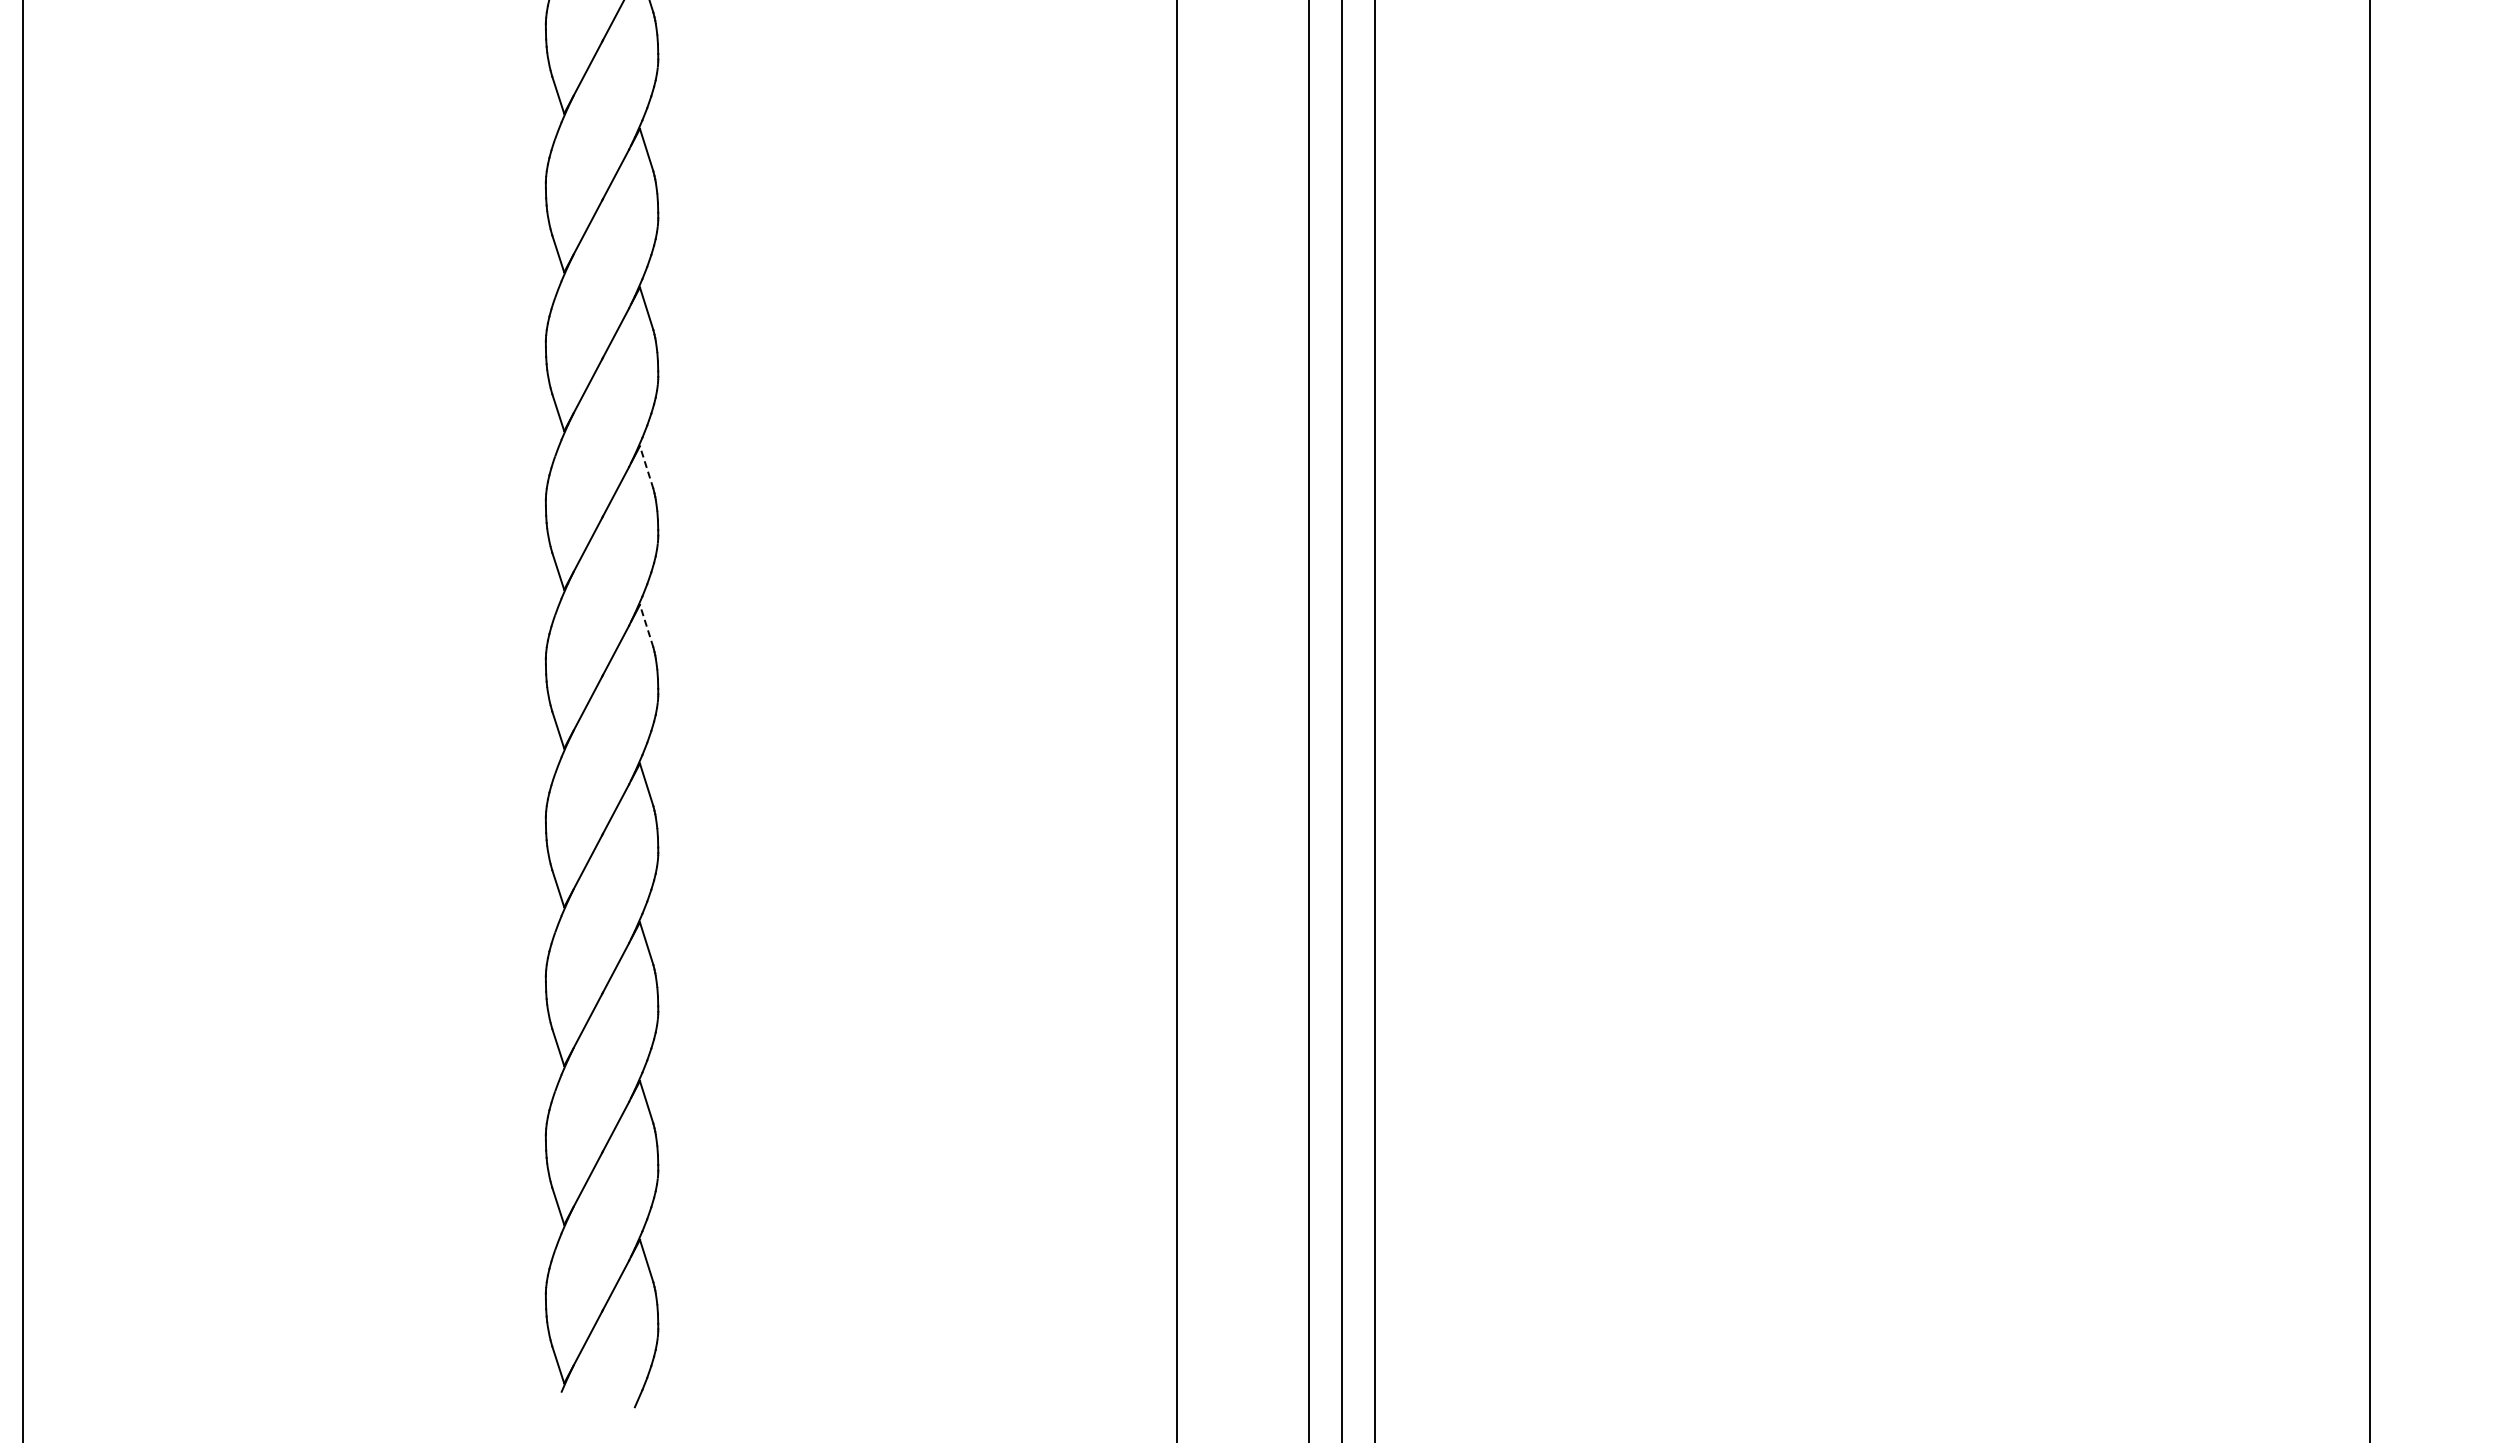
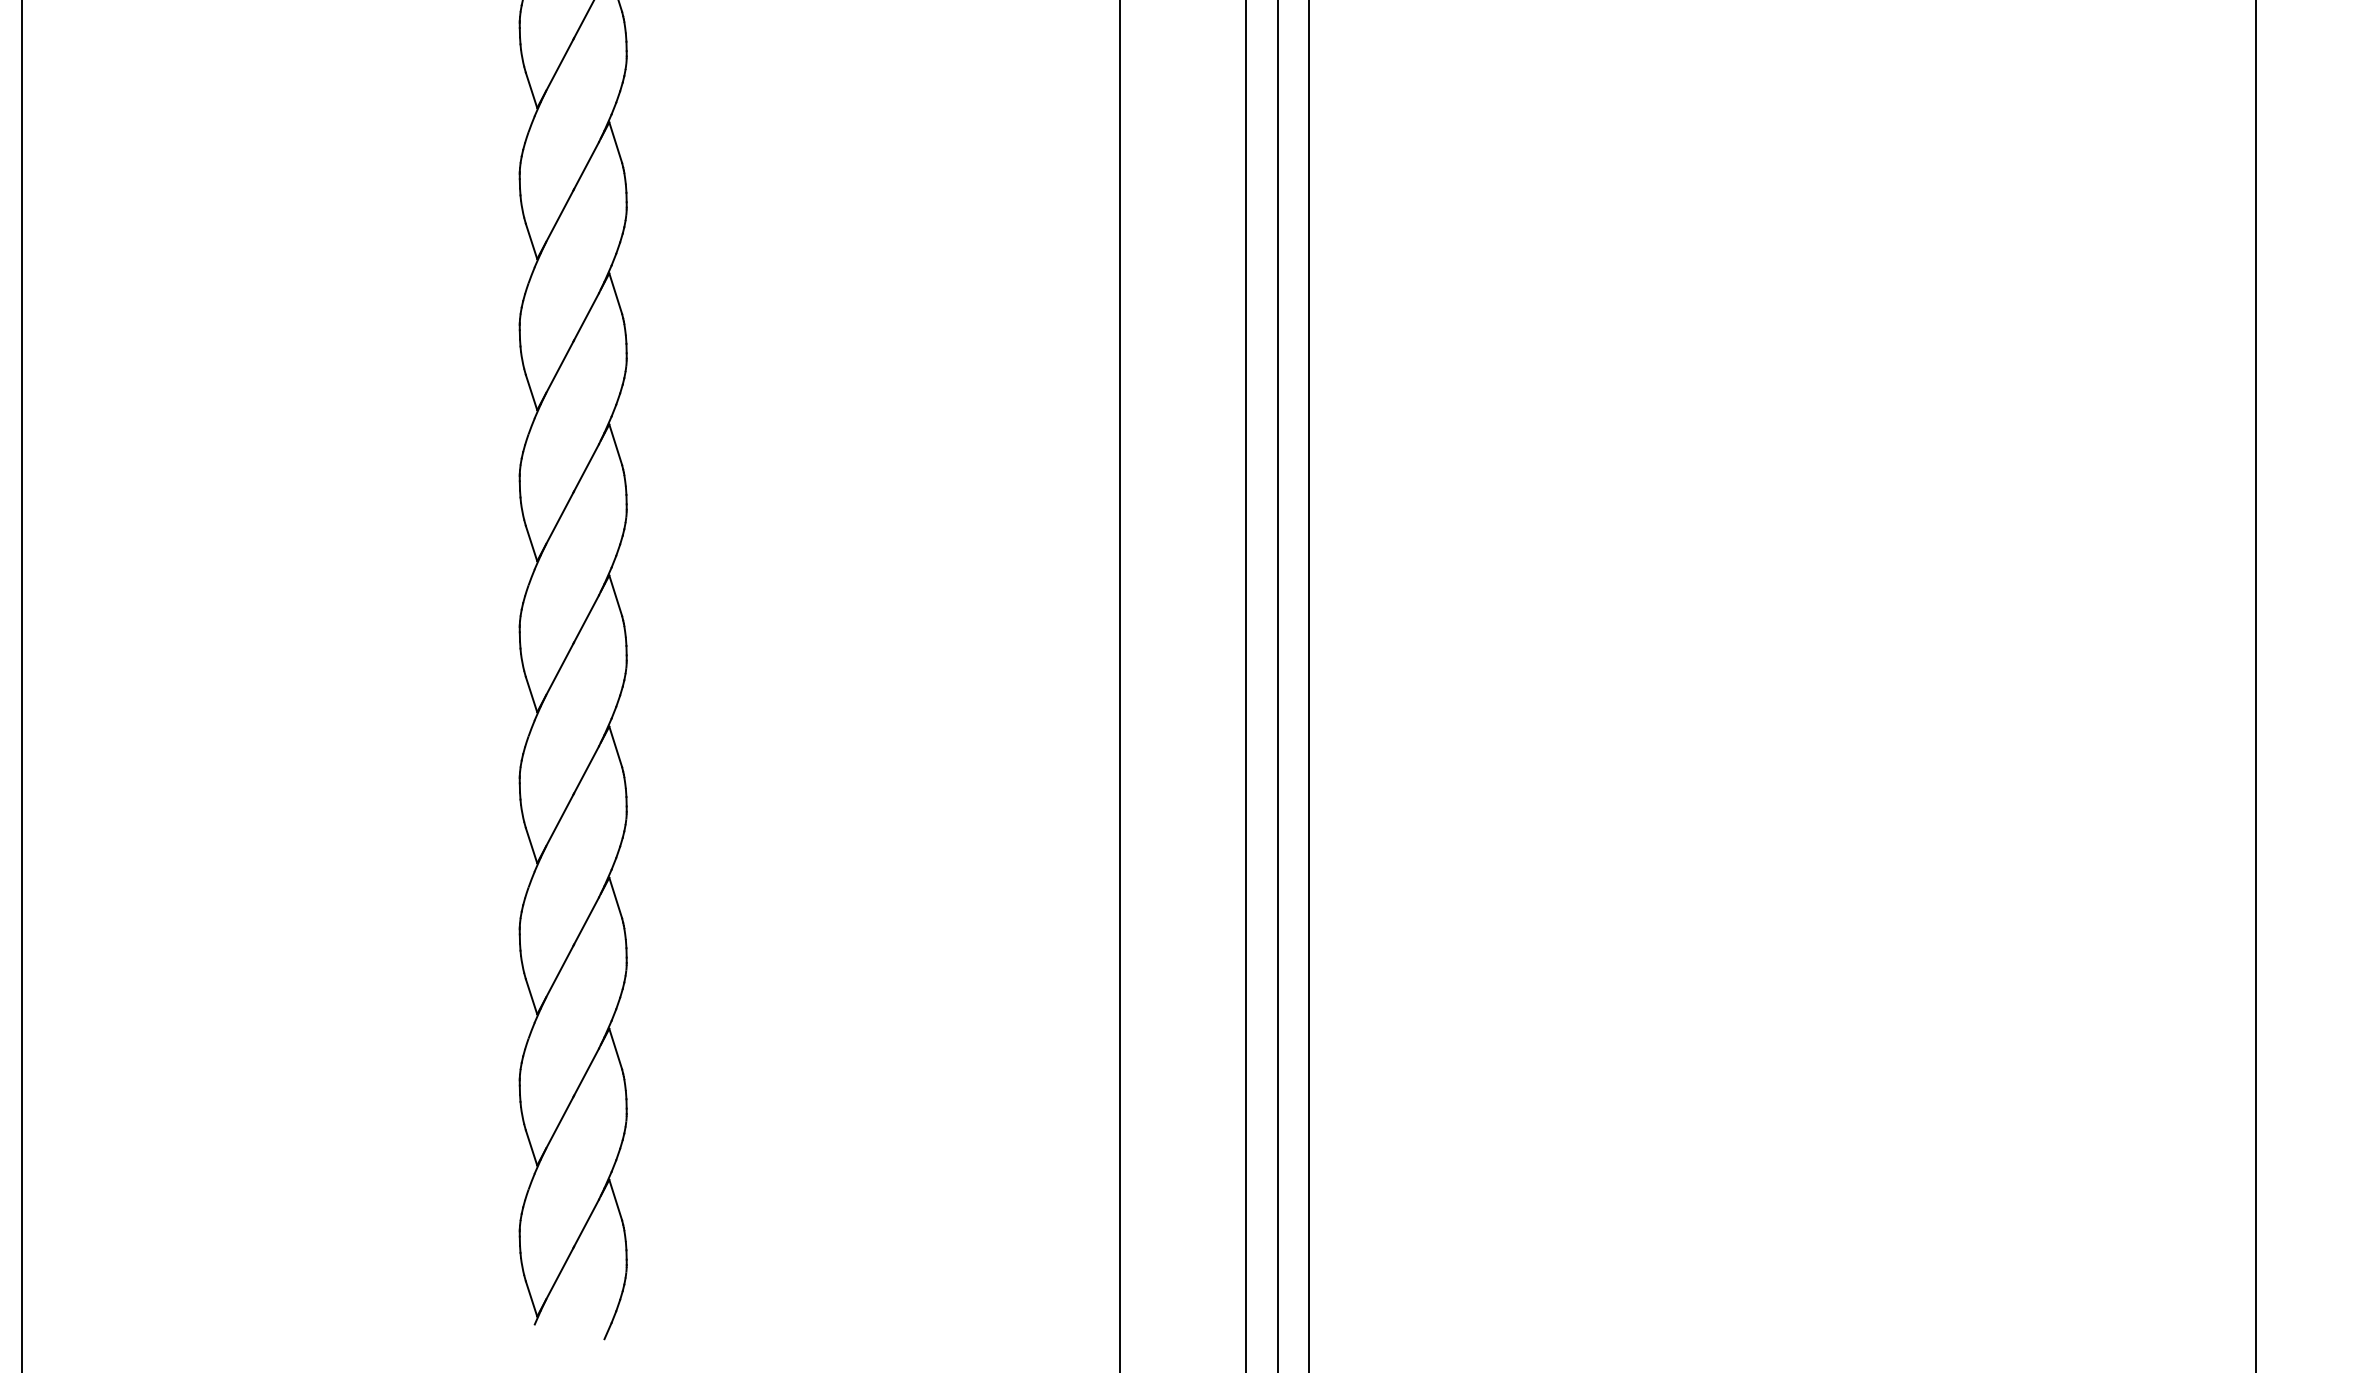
line: (646, 467) -> (615, 444), dashed -> solid
line: (646, 625) -> (615, 595), dashed -> solid

